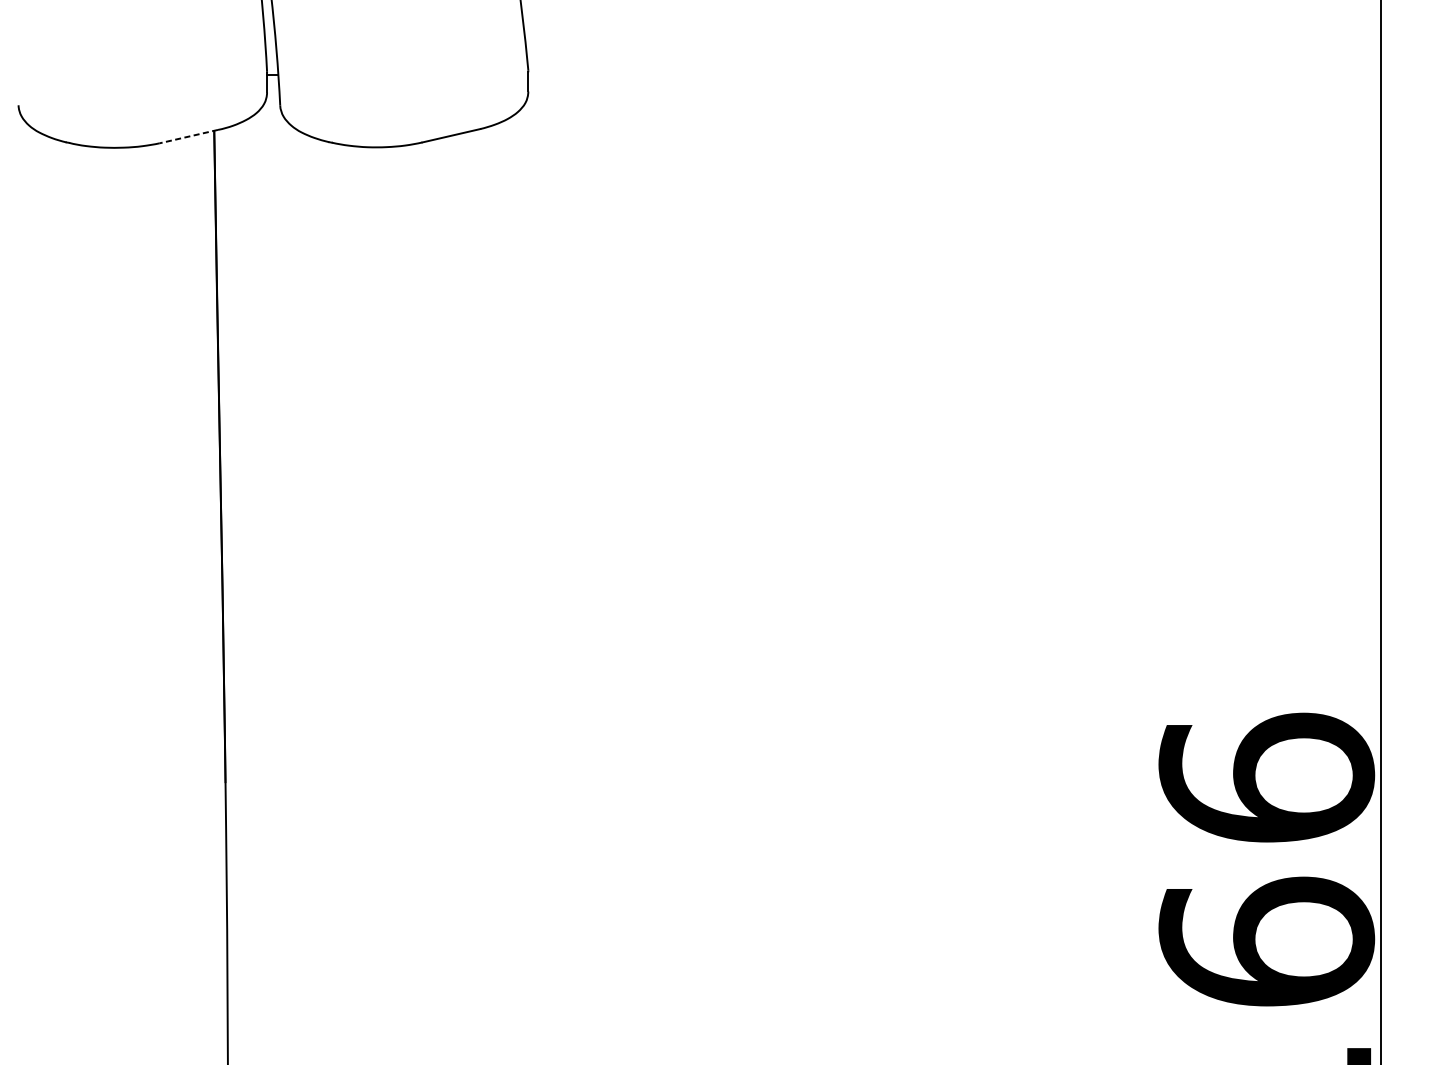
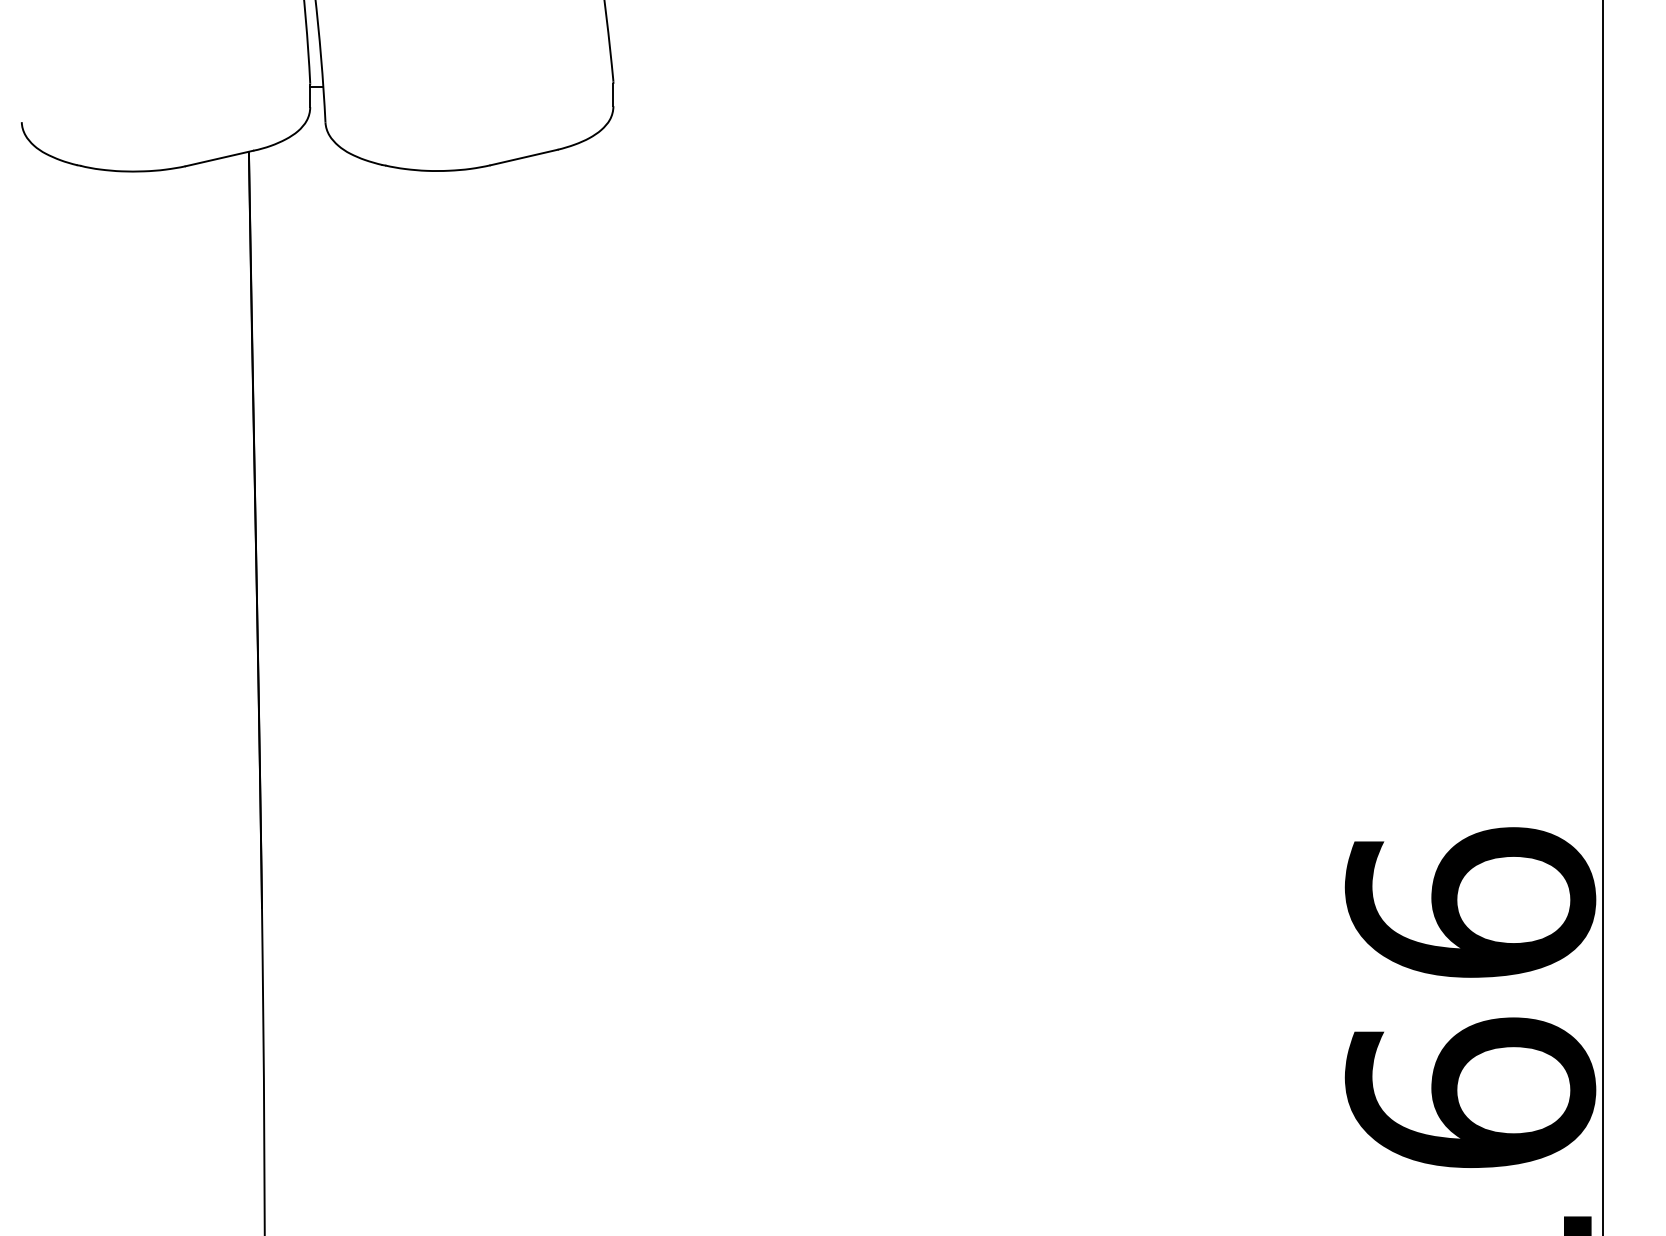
line: (188, 136) -> (219, 158), dashed -> solid

